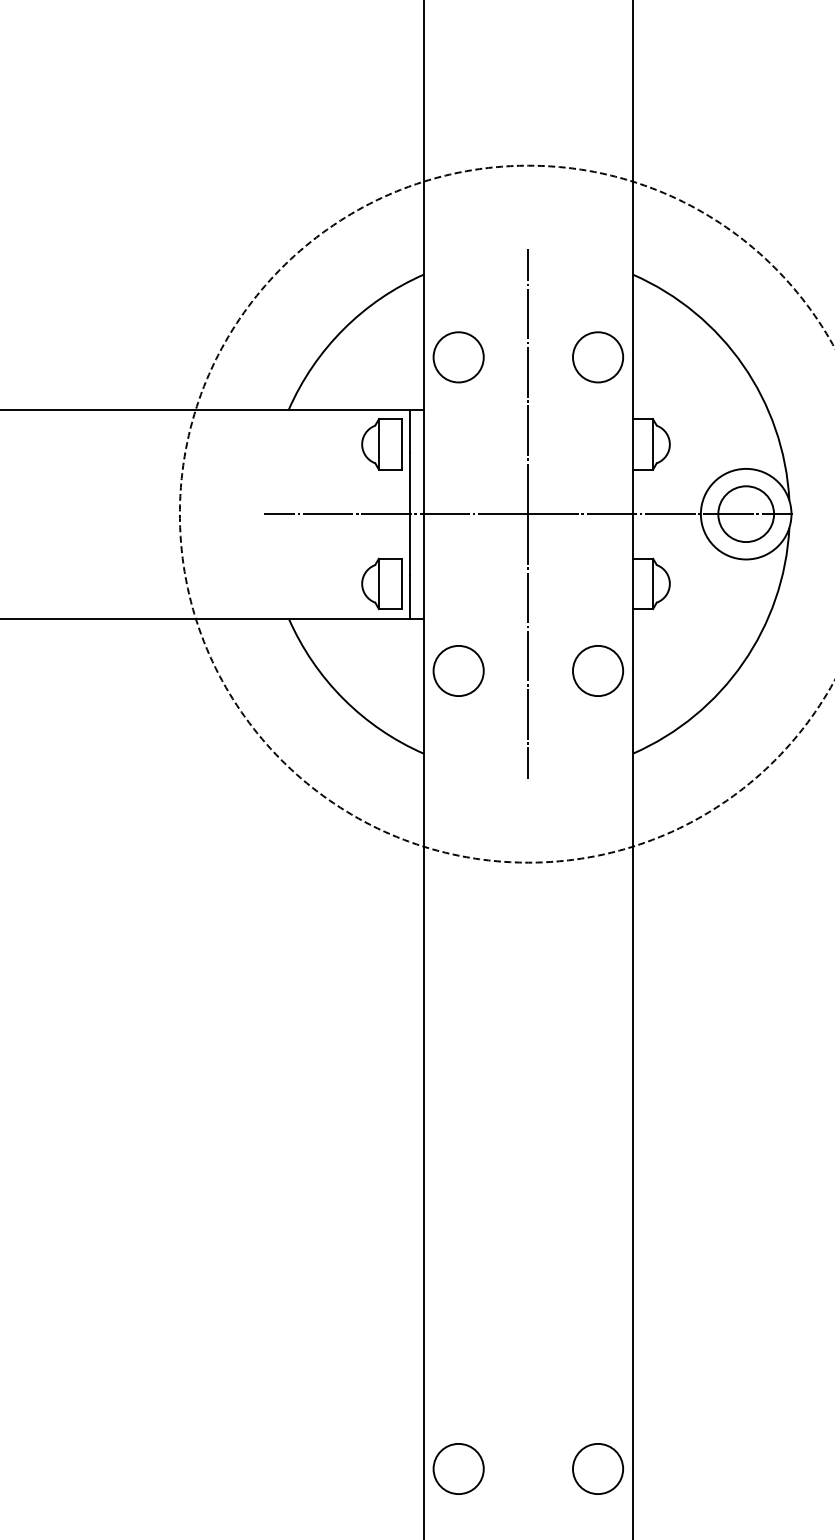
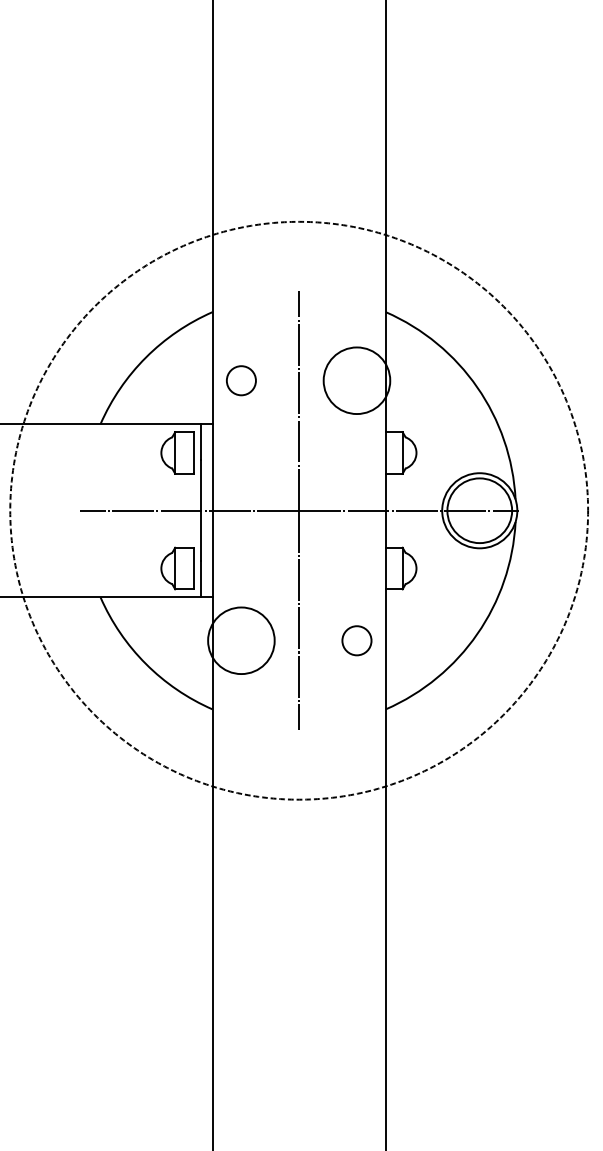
circle: (458, 357) -> (241, 380), size x0.7
circle: (597, 357) -> (356, 380), size x1.6
circle: (746, 514) -> (480, 511), size x1.4
circle: (458, 670) -> (241, 640), size x1.6
circle: (597, 670) -> (356, 640), size x0.7

